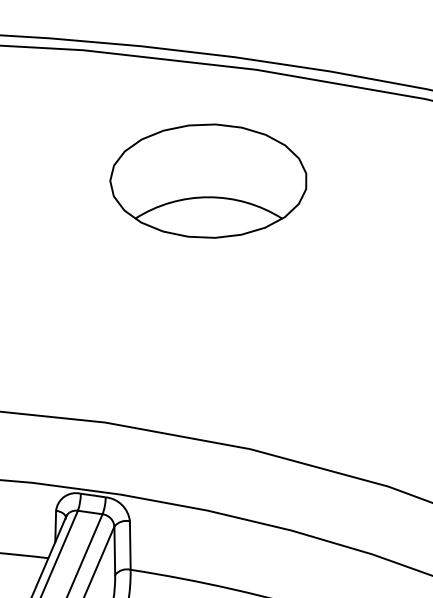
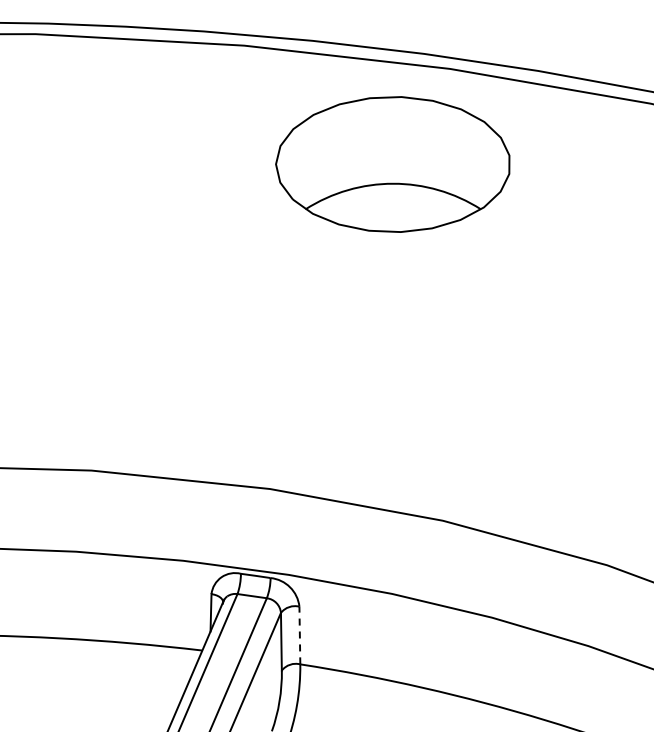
part: (208, 181) -> (392, 164), moved
line: (129, 545) -> (299, 635), solid -> dashed

